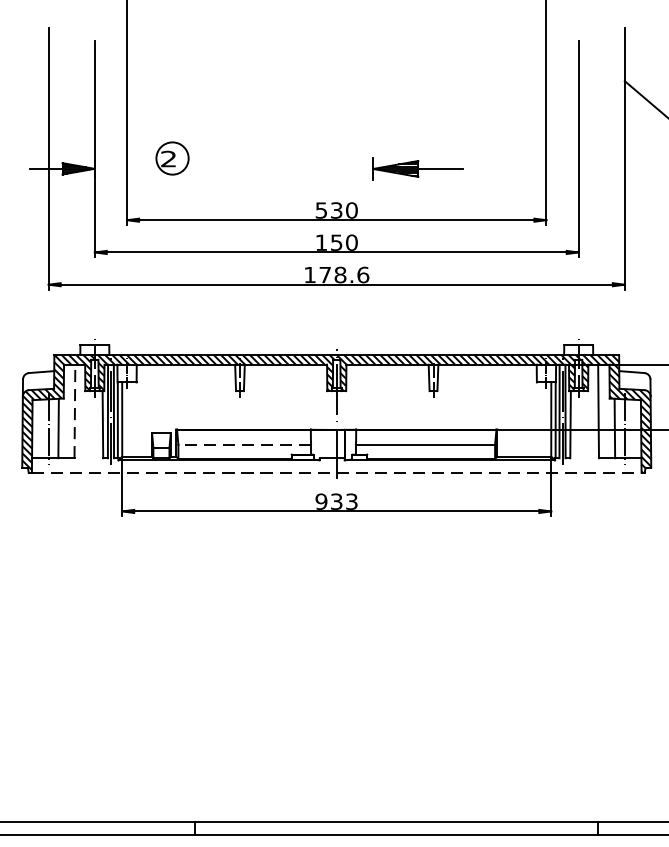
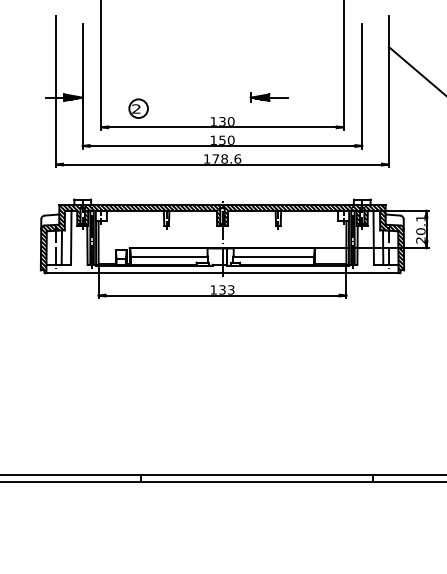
part: (172, 158) -> (138, 108), moved
part: (416, 168) -> (268, 97), size x0.71
text: (321, 210) -> (213, 121), 530 -> 130
line: (75, 410) -> (71, 237), dashed -> solid
line: (243, 445) -> (168, 257), dashed -> solid
line: (338, 473) -> (223, 273), dashed -> solid
text: (321, 500) -> (213, 289), 933 -> 133

